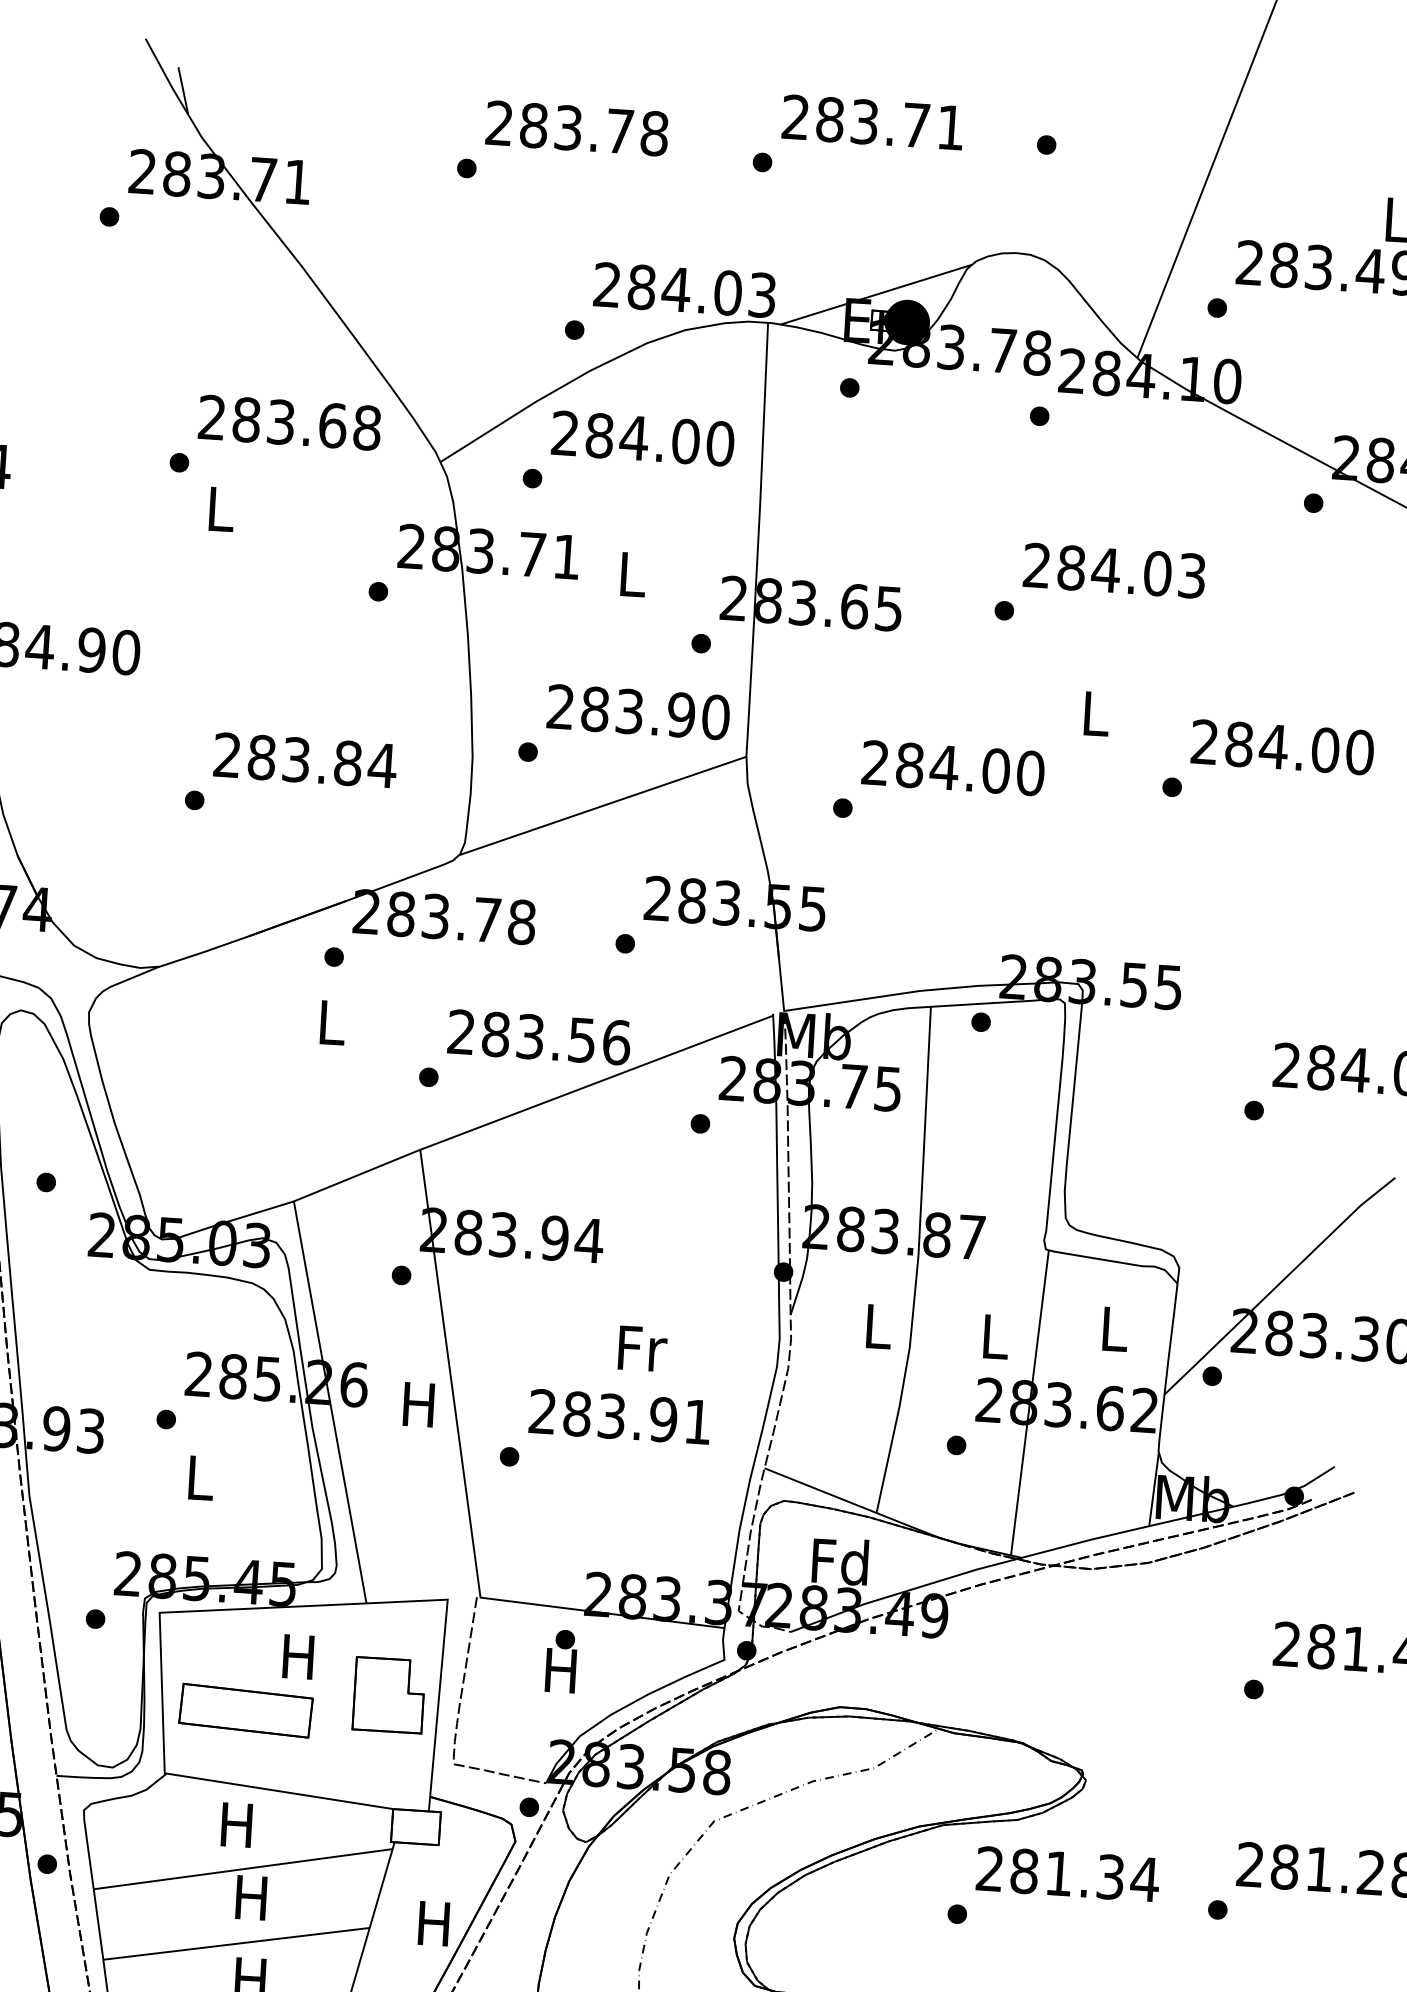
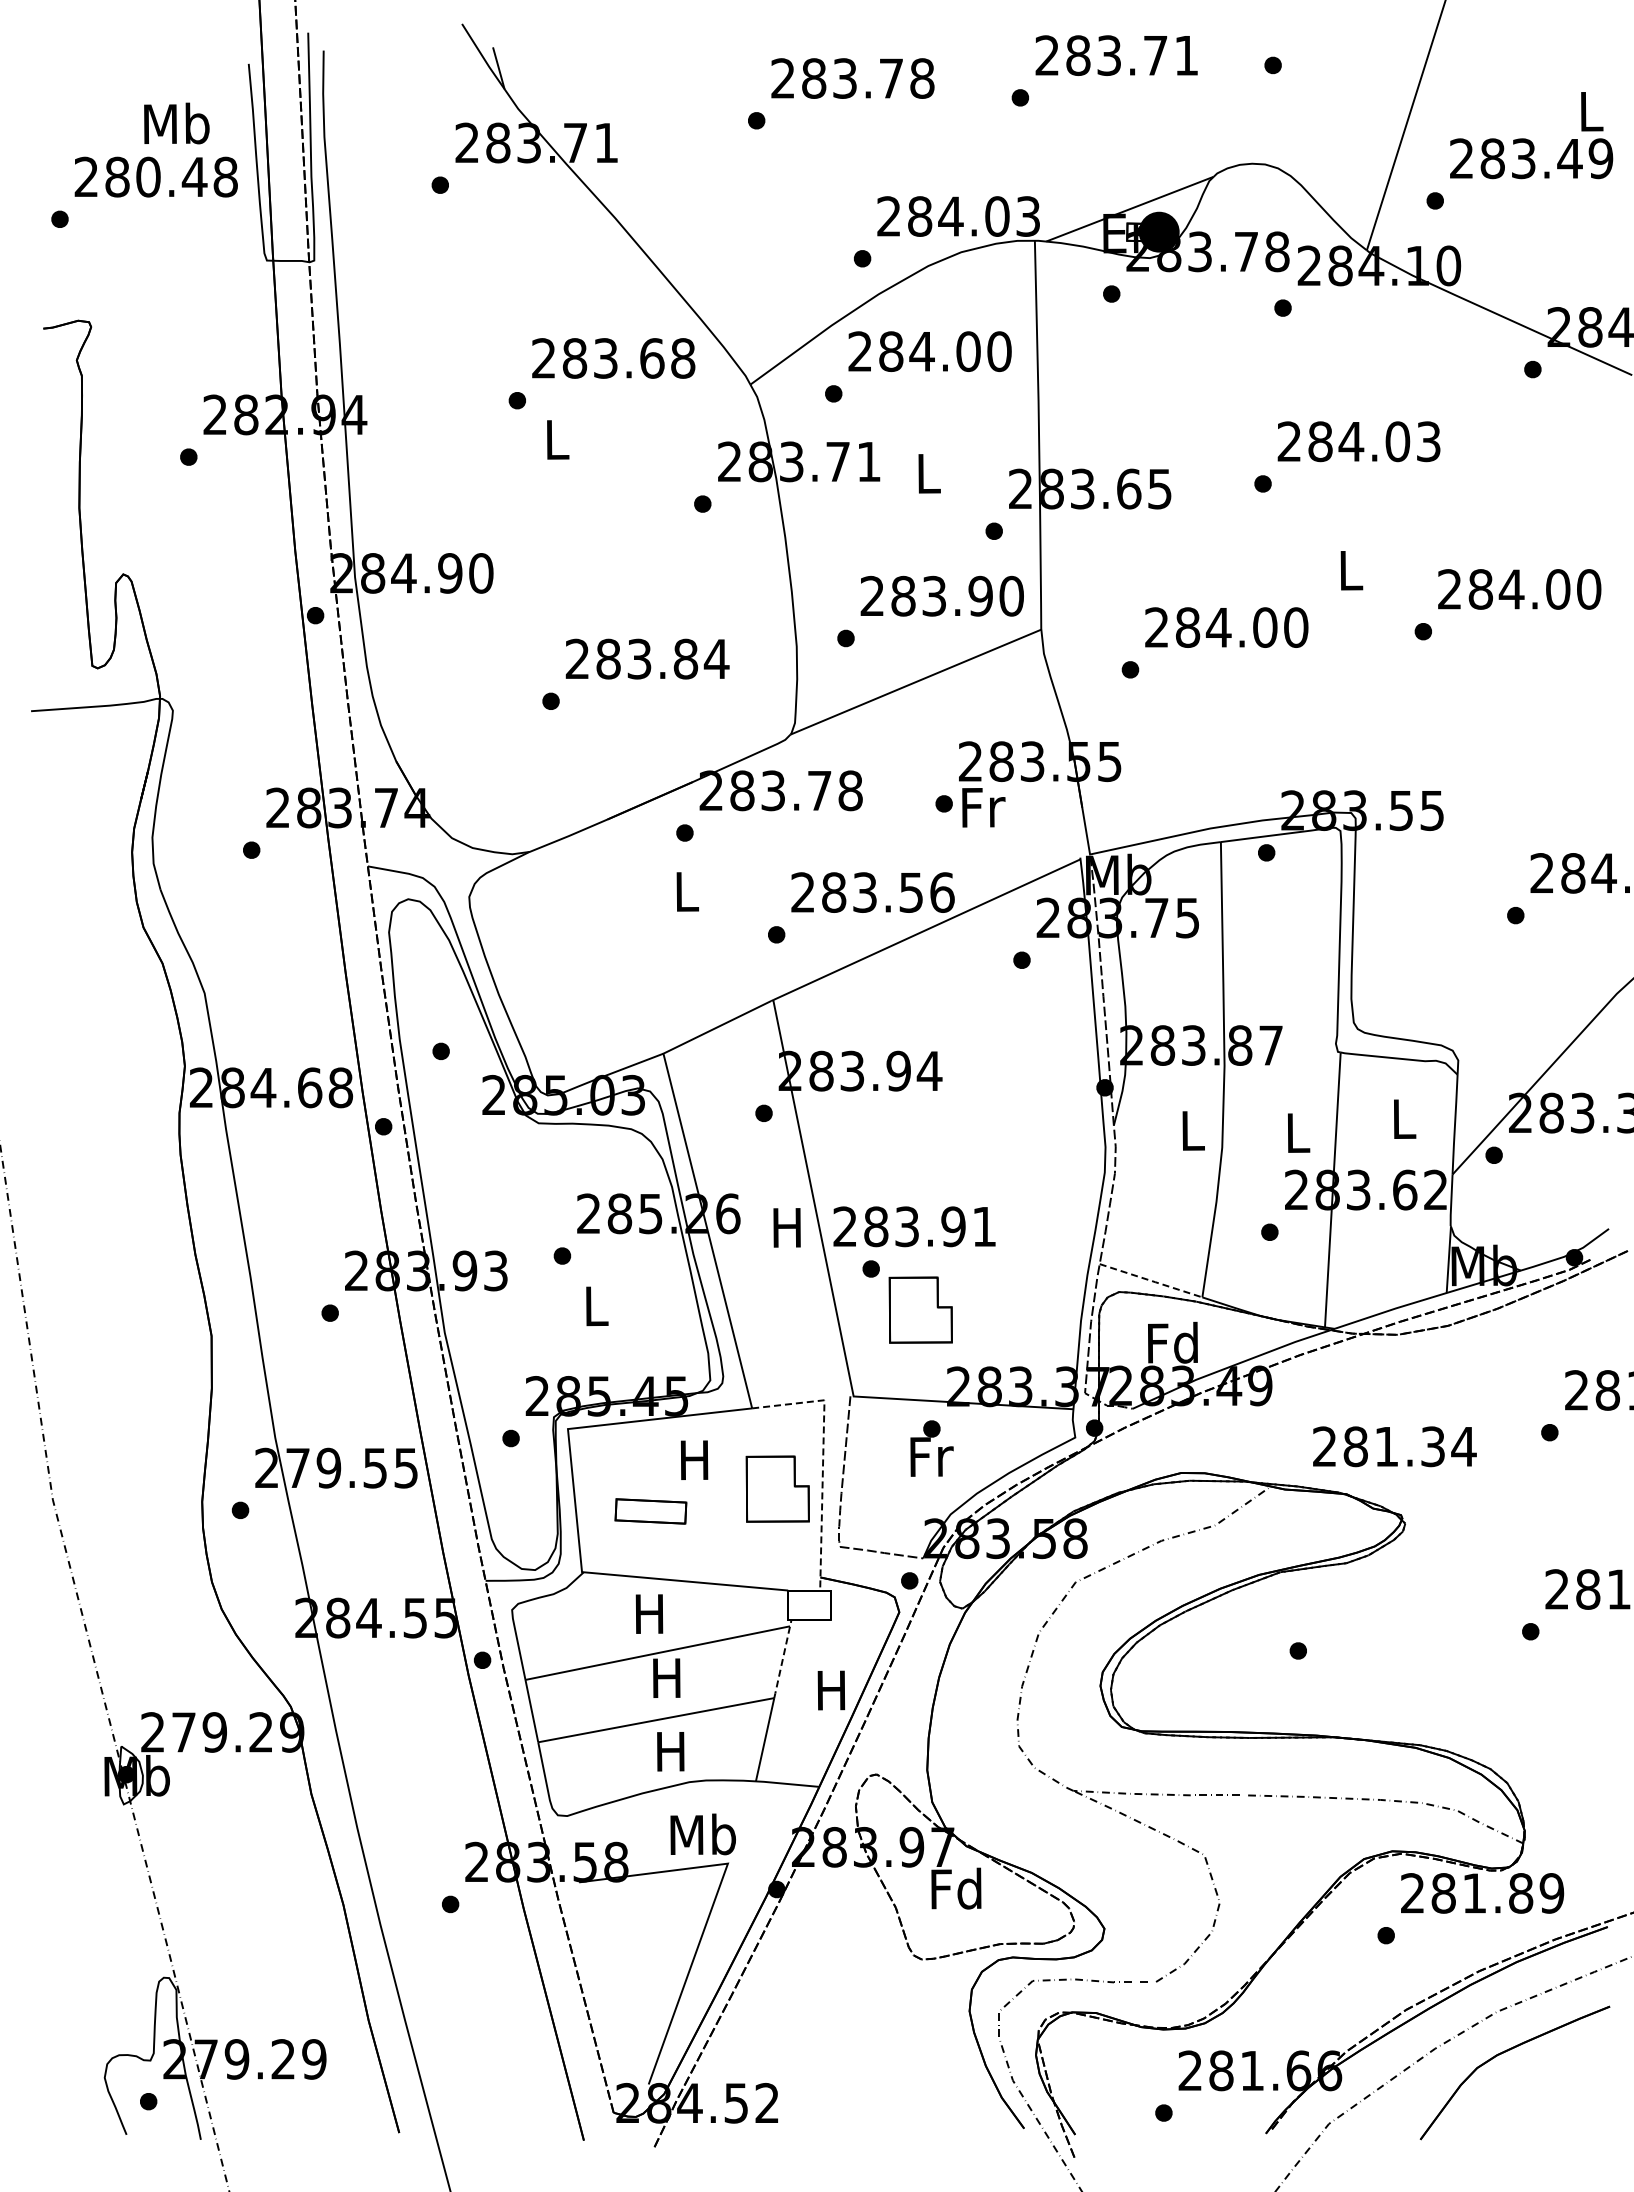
text: (642, 1348) -> (983, 807), moved
text: (619, 1416) -> (914, 1226), moved
line: (821, 1490) -> (1151, 1280), solid -> dashed
part: (561, 1505) -> (920, 1309), added
line: (442, 1665) -> (823, 1459), solid -> dashed
text: (562, 1670) -> (931, 1456), H -> Fr
part: (245, 1710) -> (650, 1511), size x0.6
text: (1067, 1873) -> (1394, 1446), moved
line: (381, 1885) -> (782, 1659), solid -> dashed

